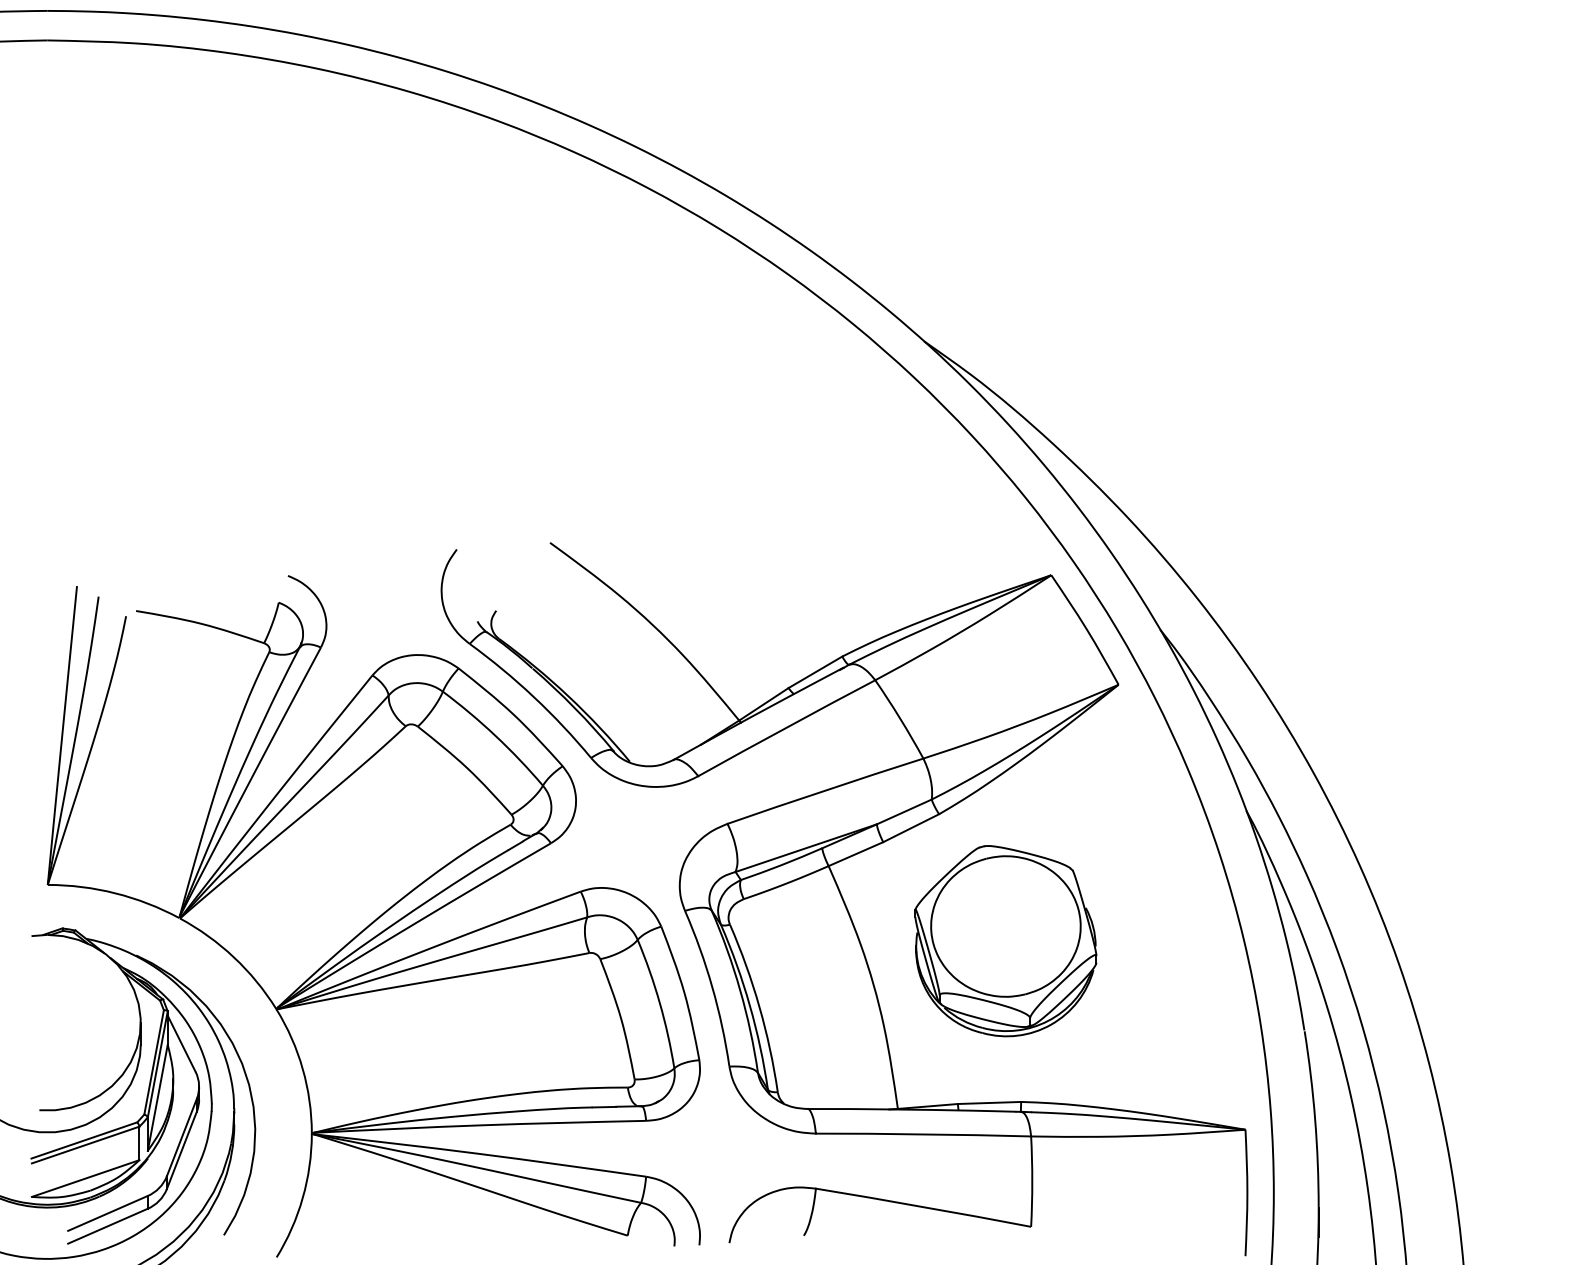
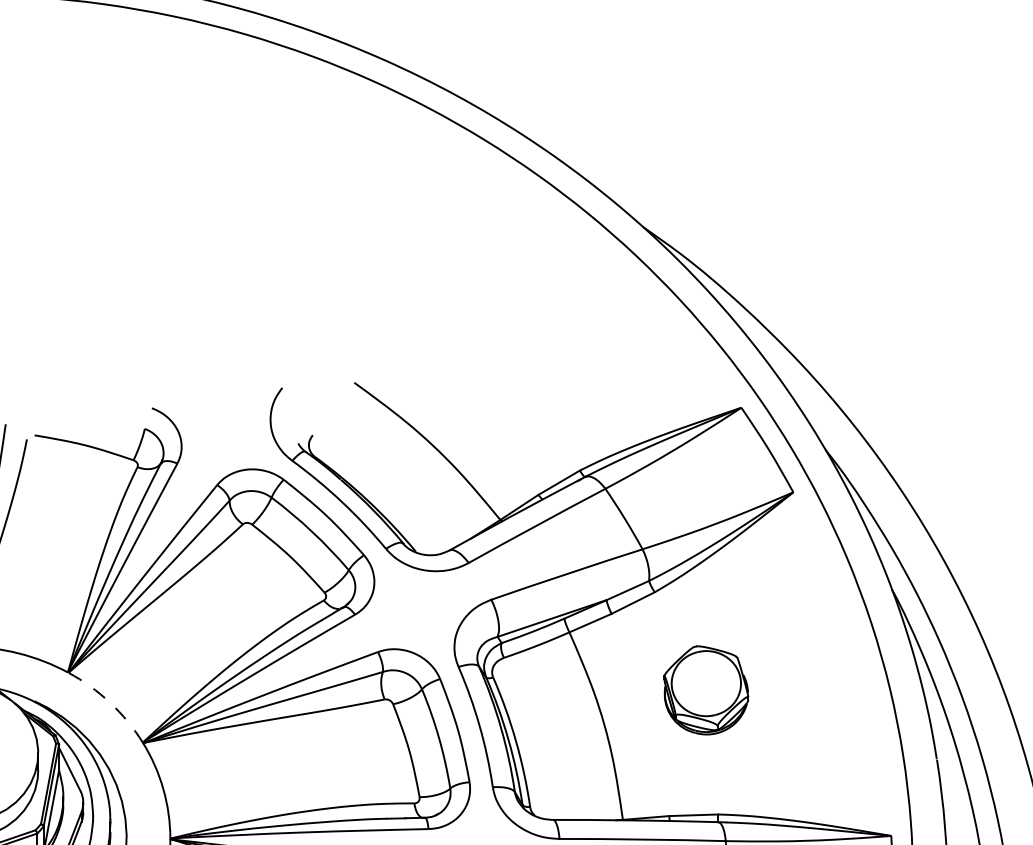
part: (1005, 941) -> (706, 690), size x0.6
arc: (233, 957) -> (109, 702), solid -> dashed

